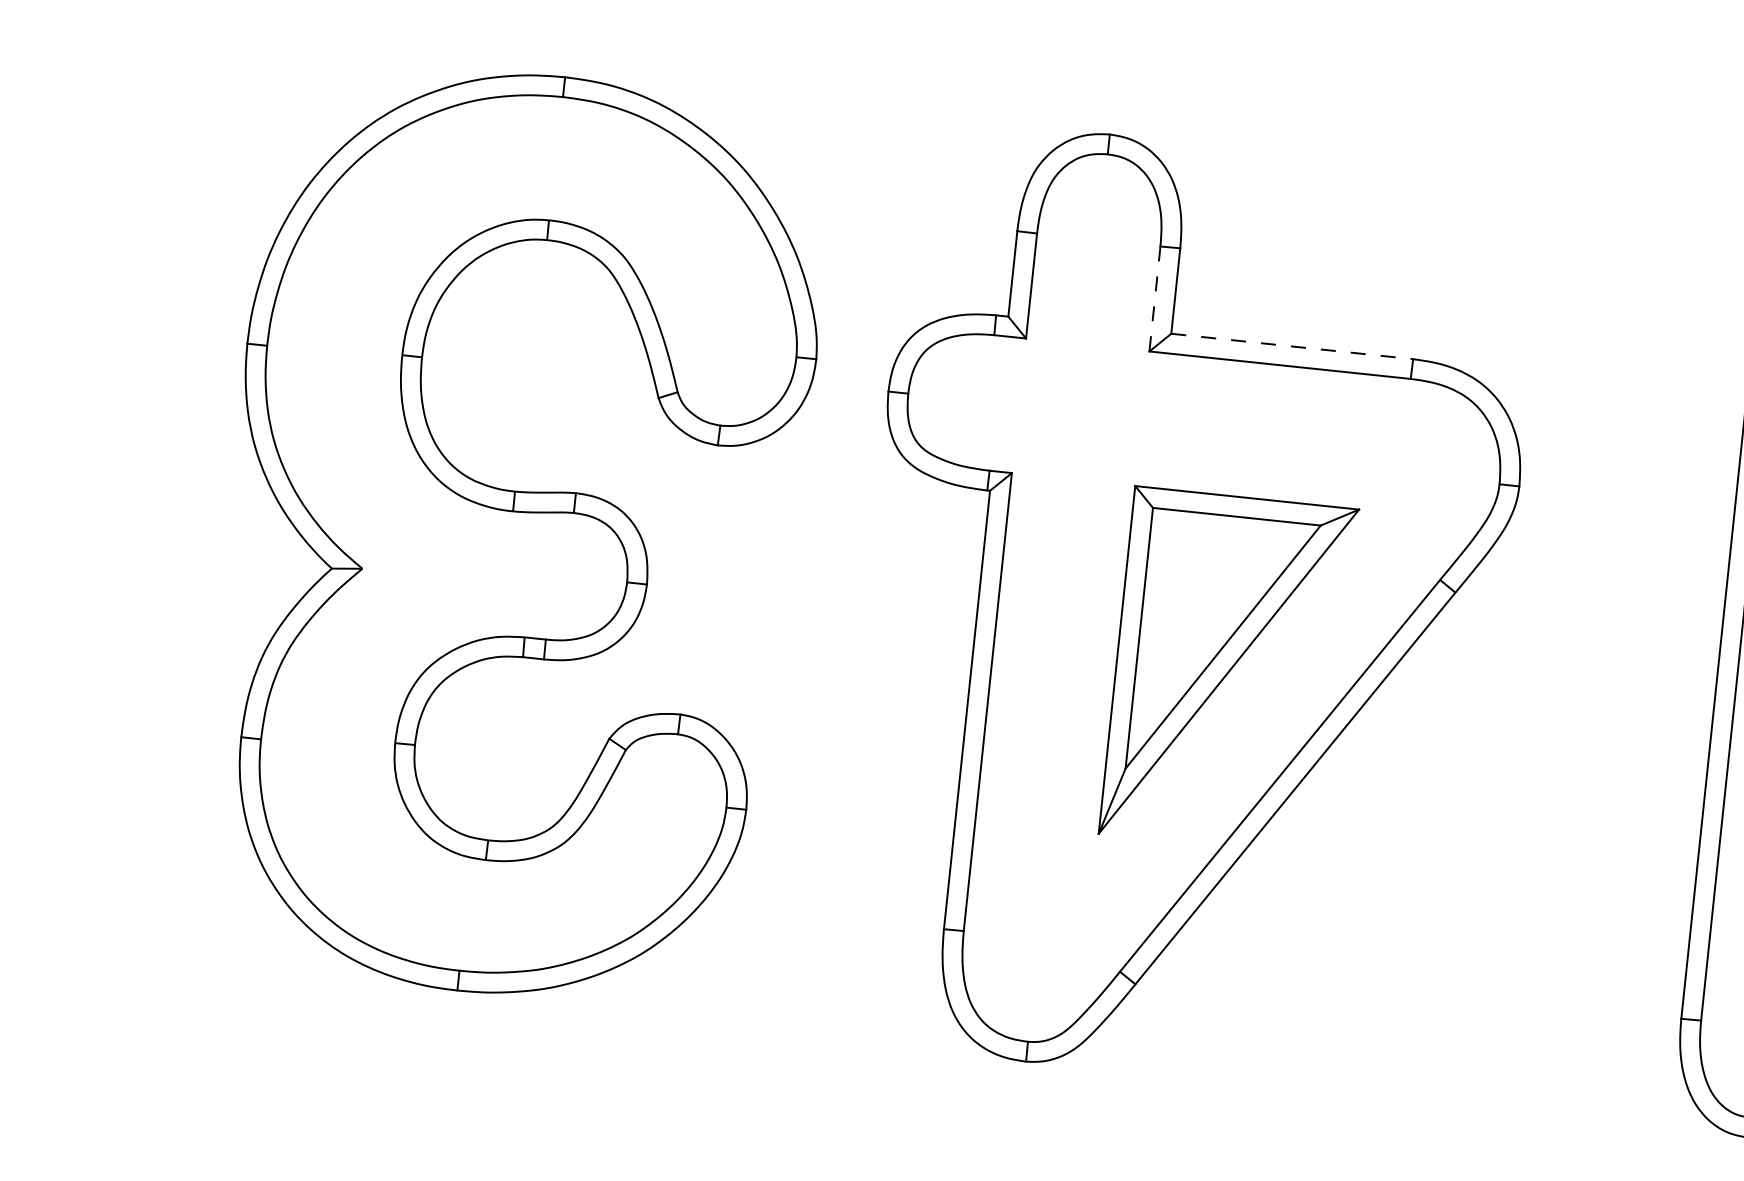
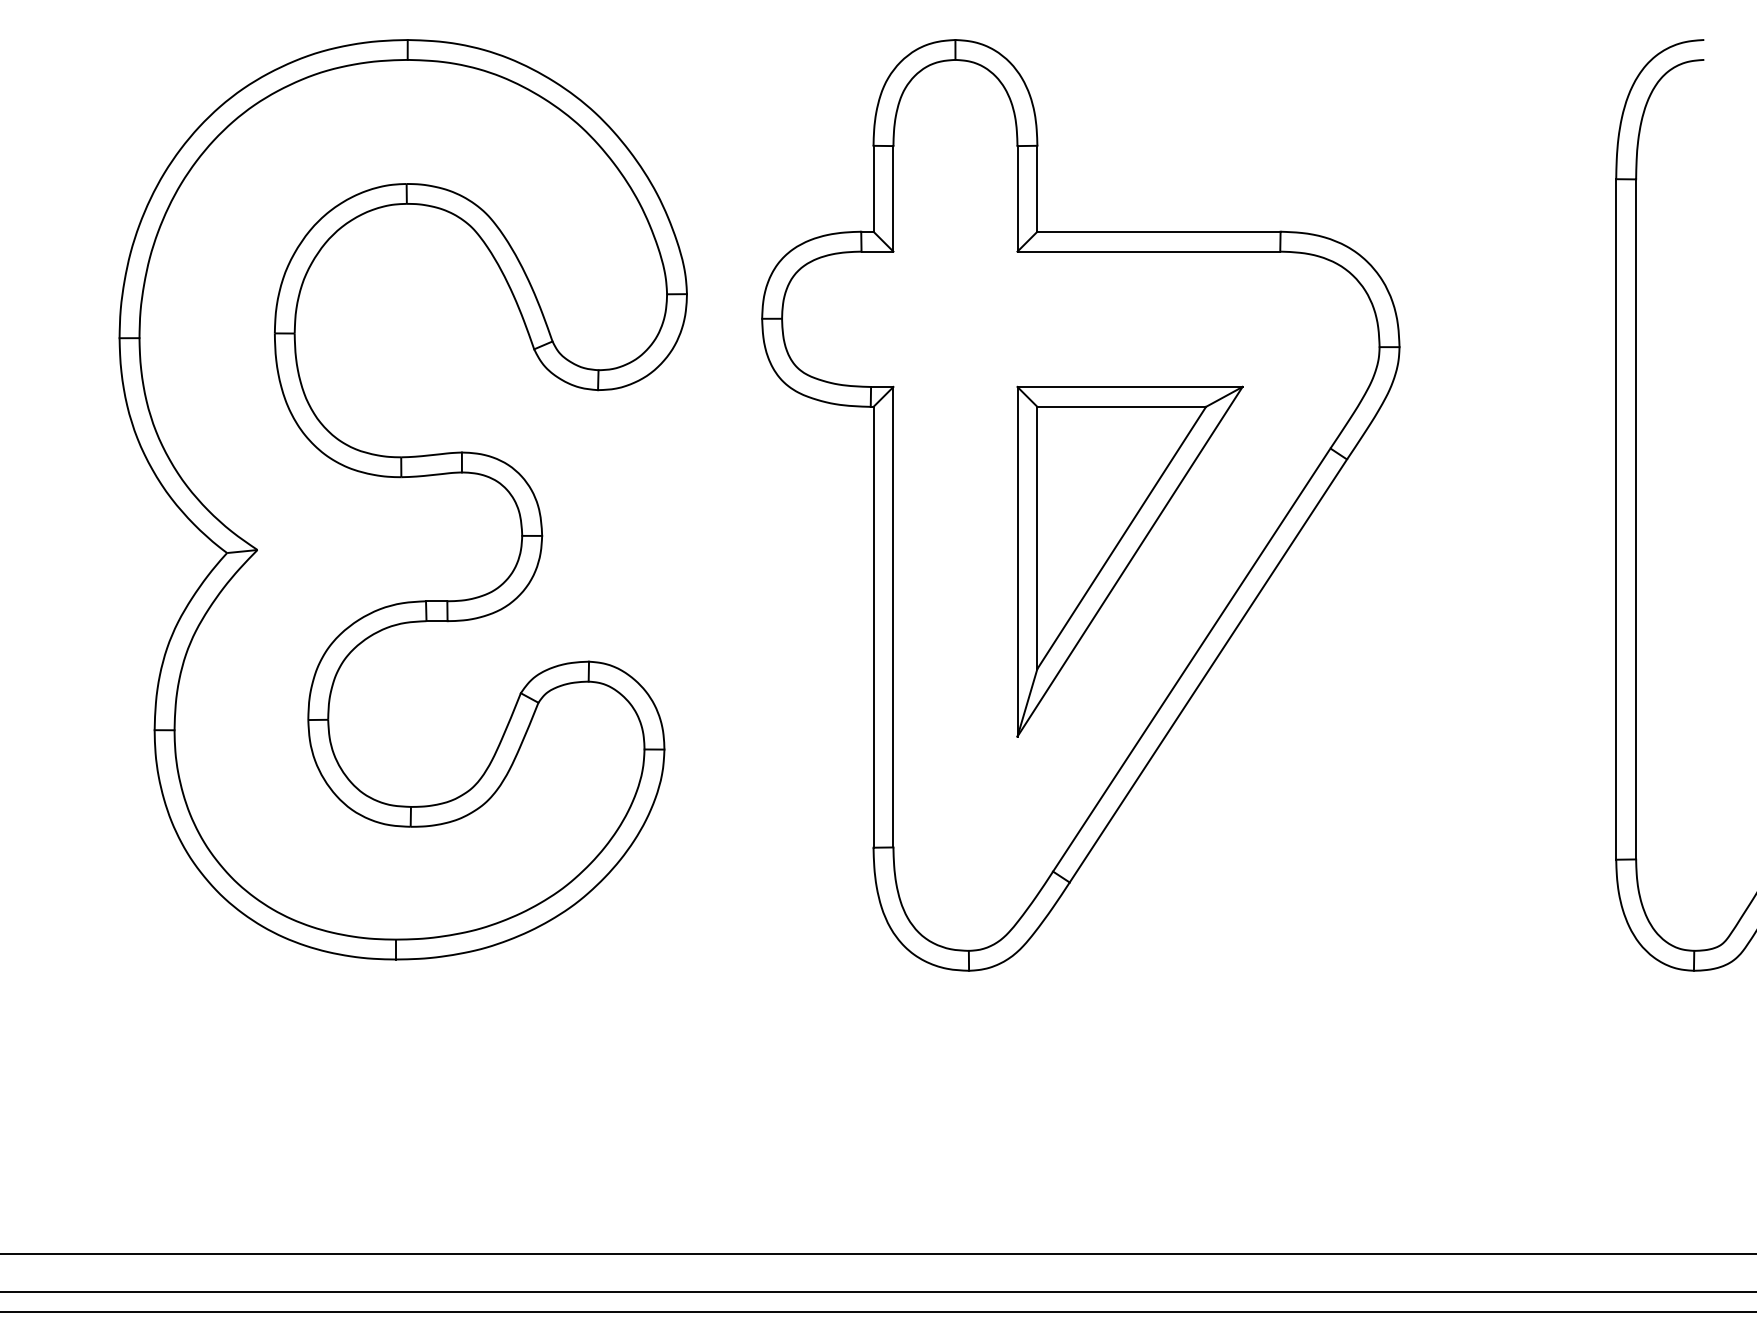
line: (1154, 298) -> (1017, 198), dashed -> solid
line: (1291, 346) -> (1158, 231), dashed -> solid

